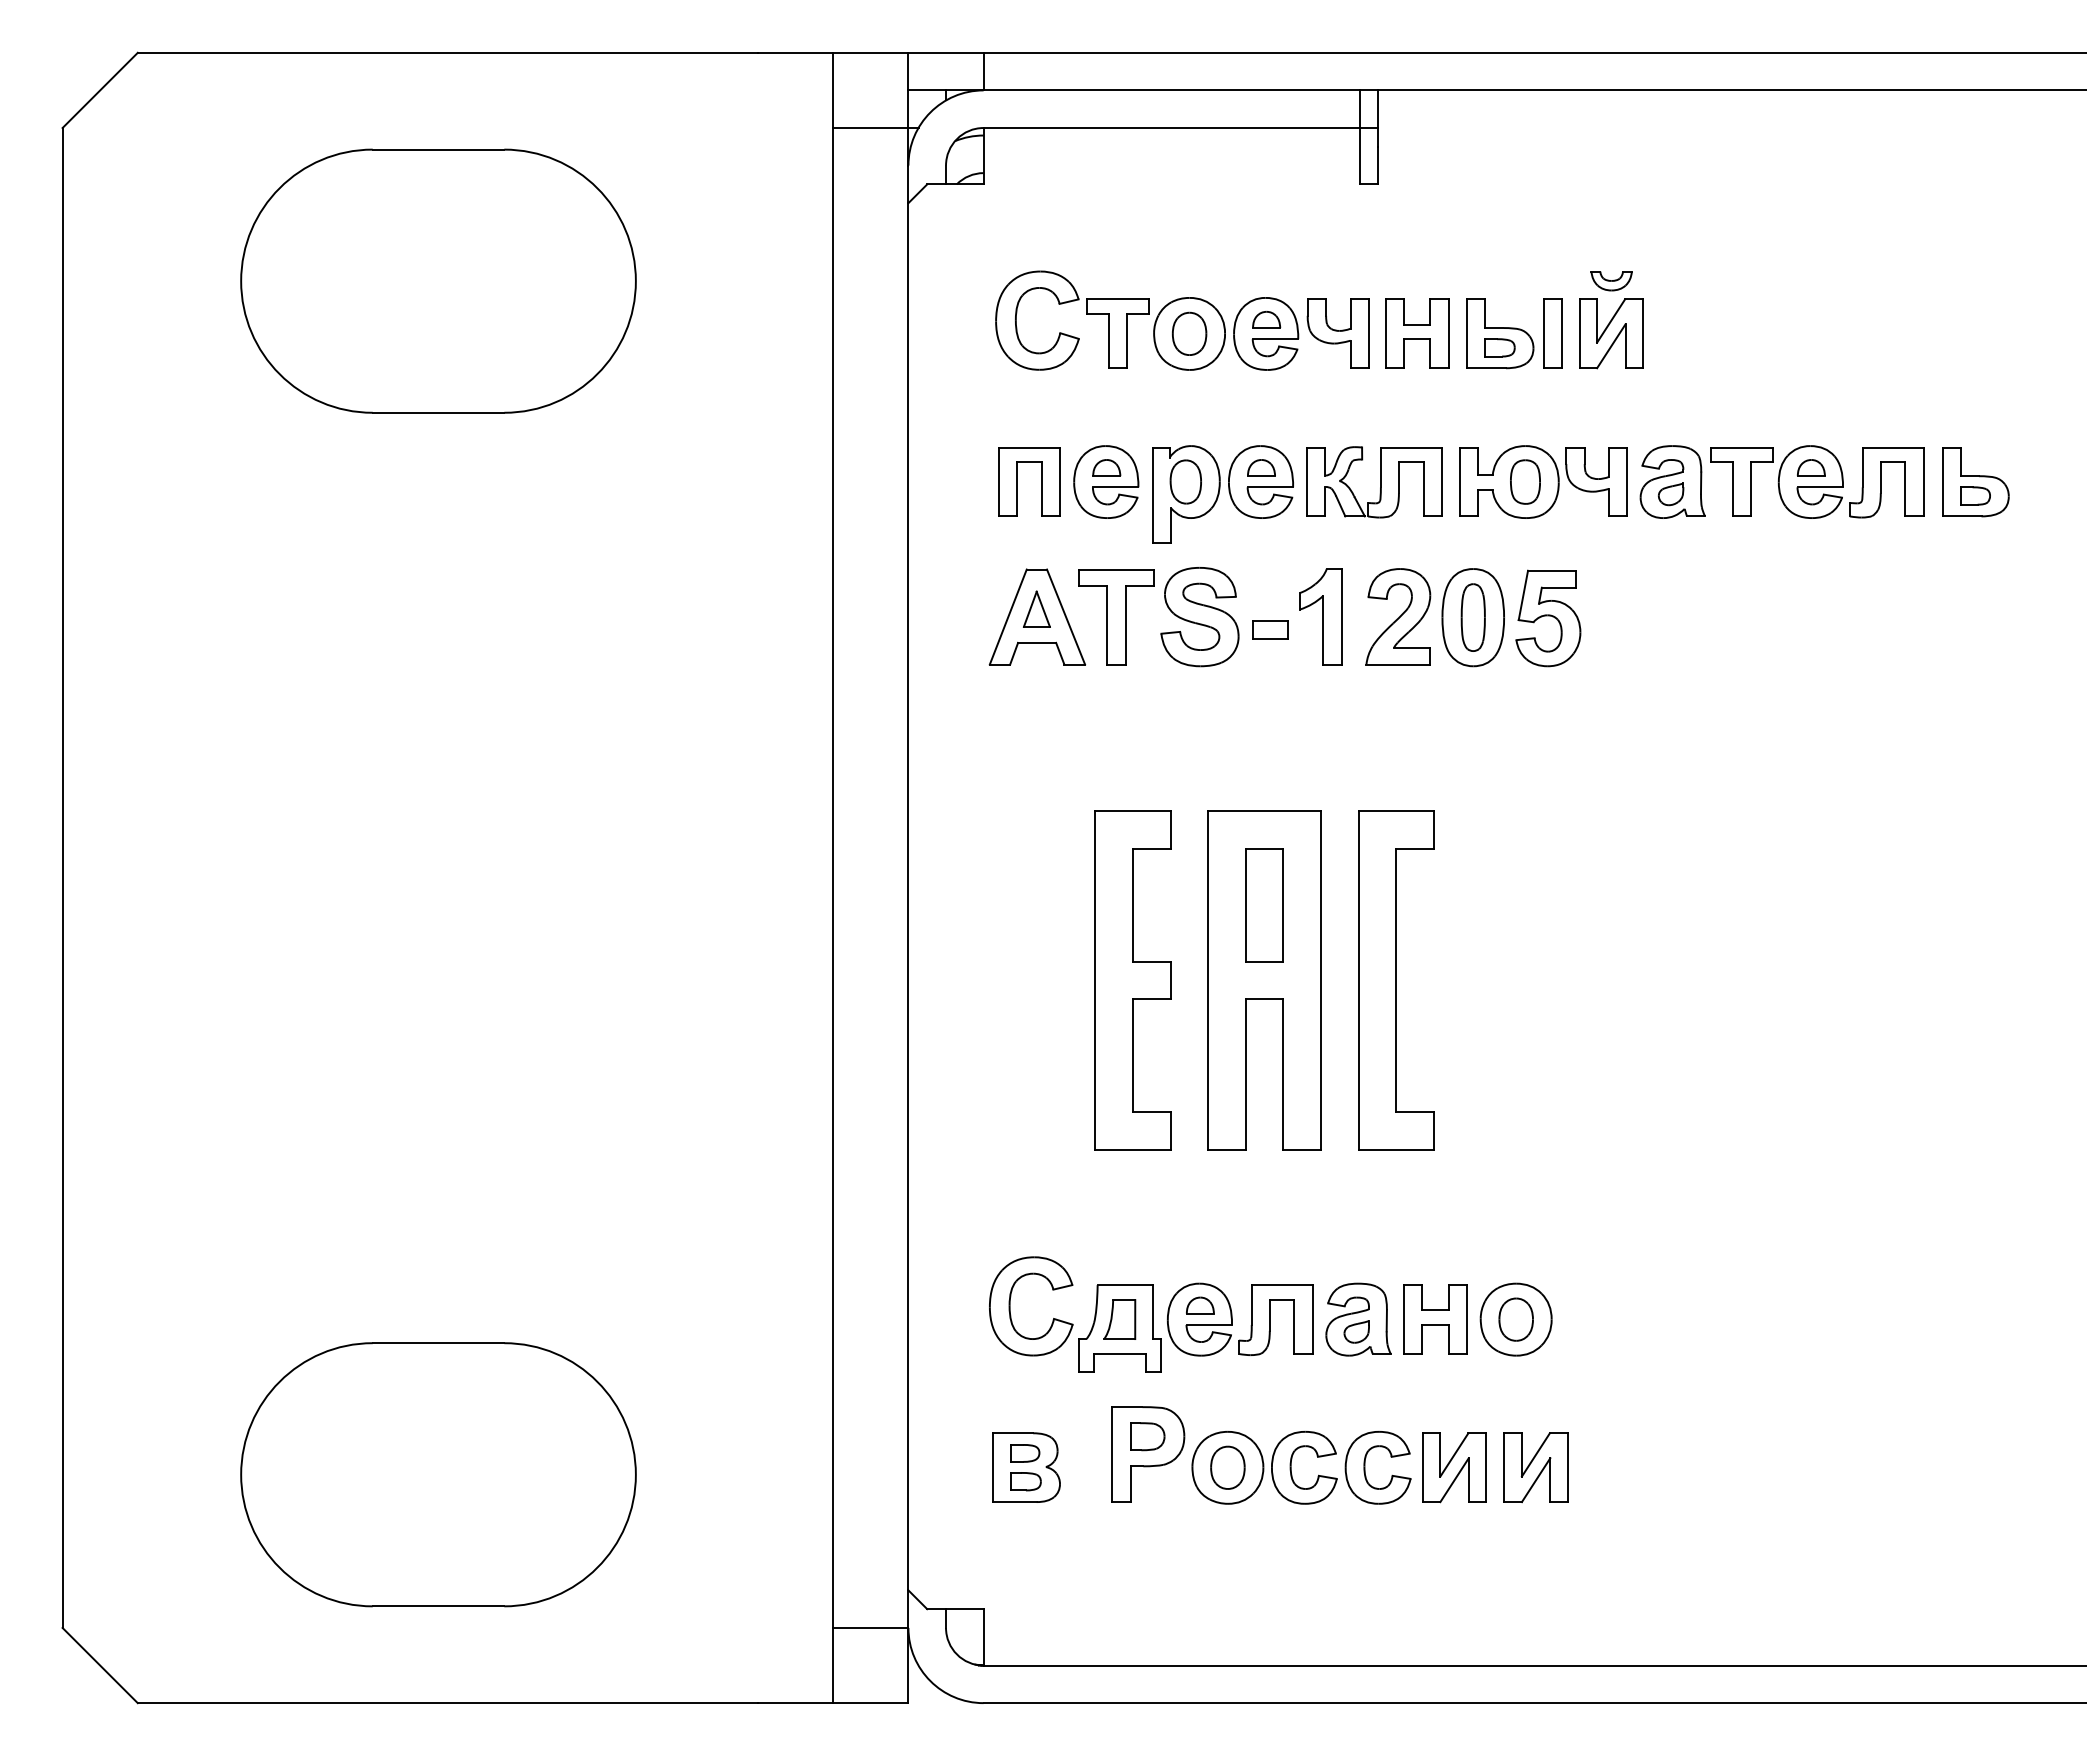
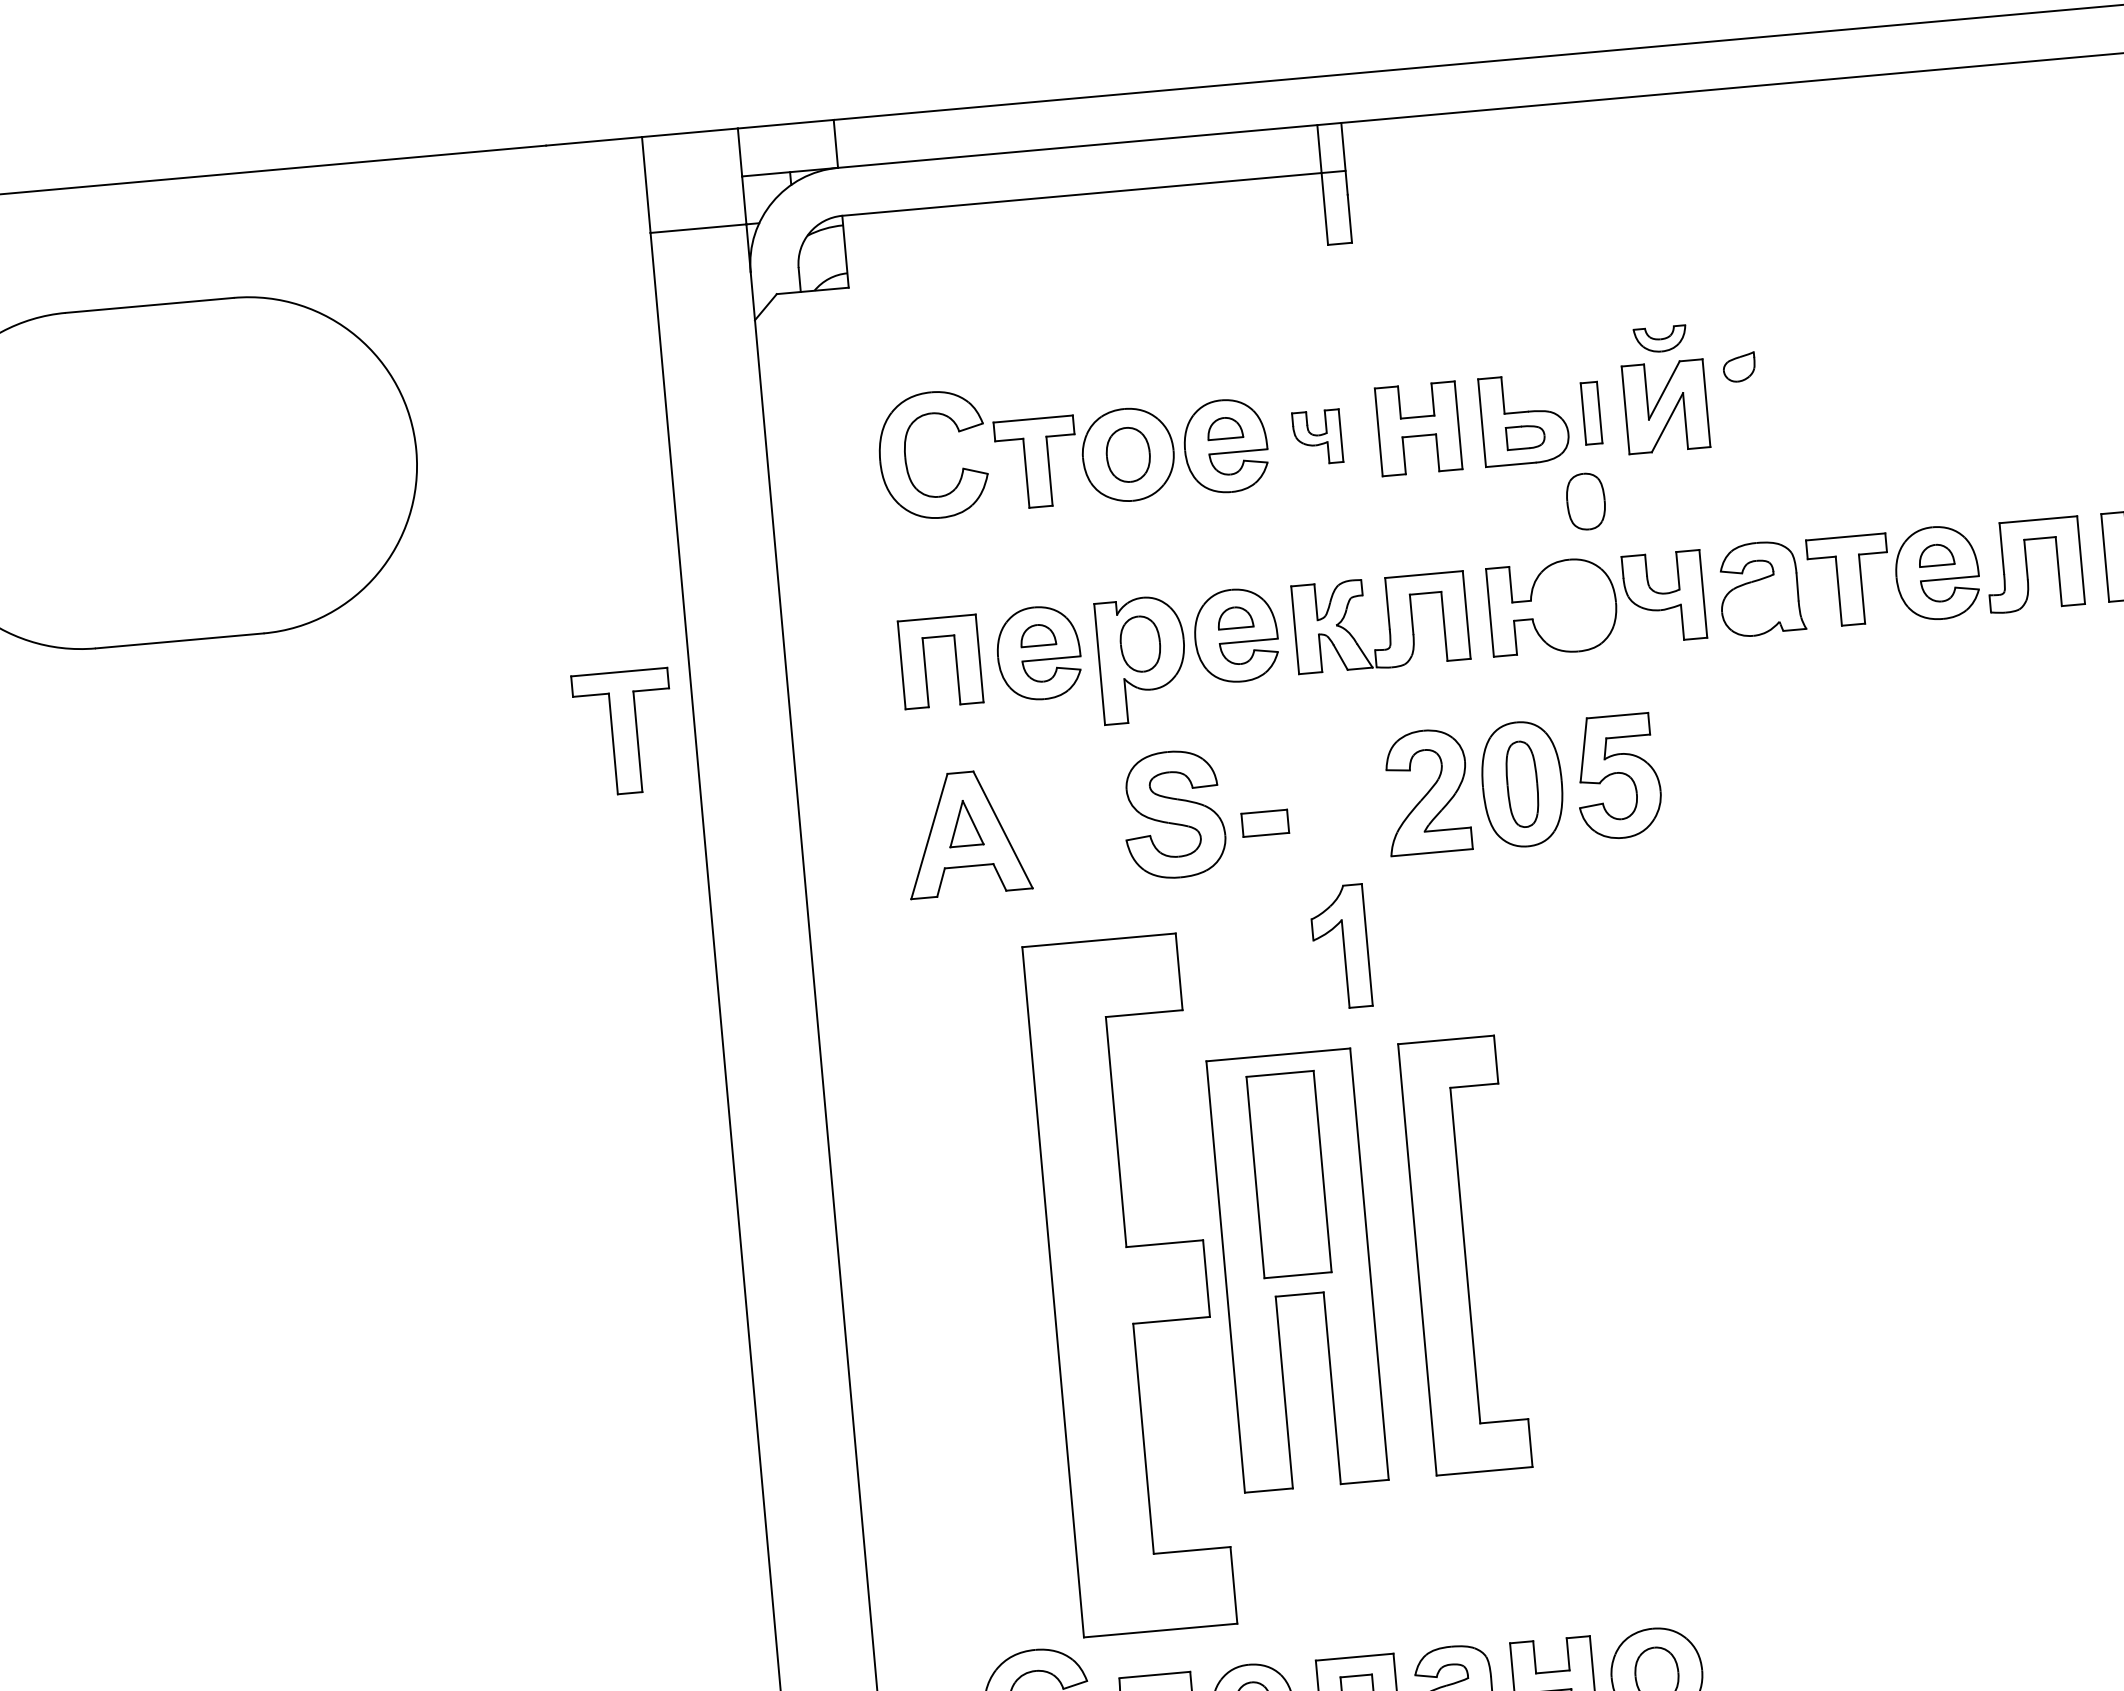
part: (1337, 333) -> (1316, 437), size x0.6
part: (1552, 333) -> (1591, 413), size x0.7
part: (1525, 481) -> (1586, 500), moved
part: (1671, 494) -> (1739, 367), moved
part: (1320, 616) -> (1340, 946), moved
part: (1116, 617) -> (624, 733), moved
part: (1264, 905) -> (1288, 1175), size x1.4
part: (1132, 980) -> (1129, 1285), size x1.6

